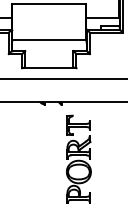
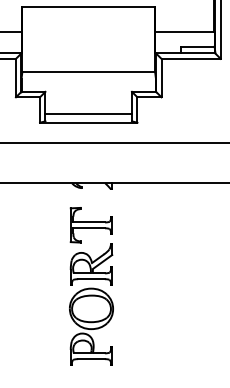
line: (49, 63) -> (88, 114), added
part: (78, 158) -> (90, 284), moved

